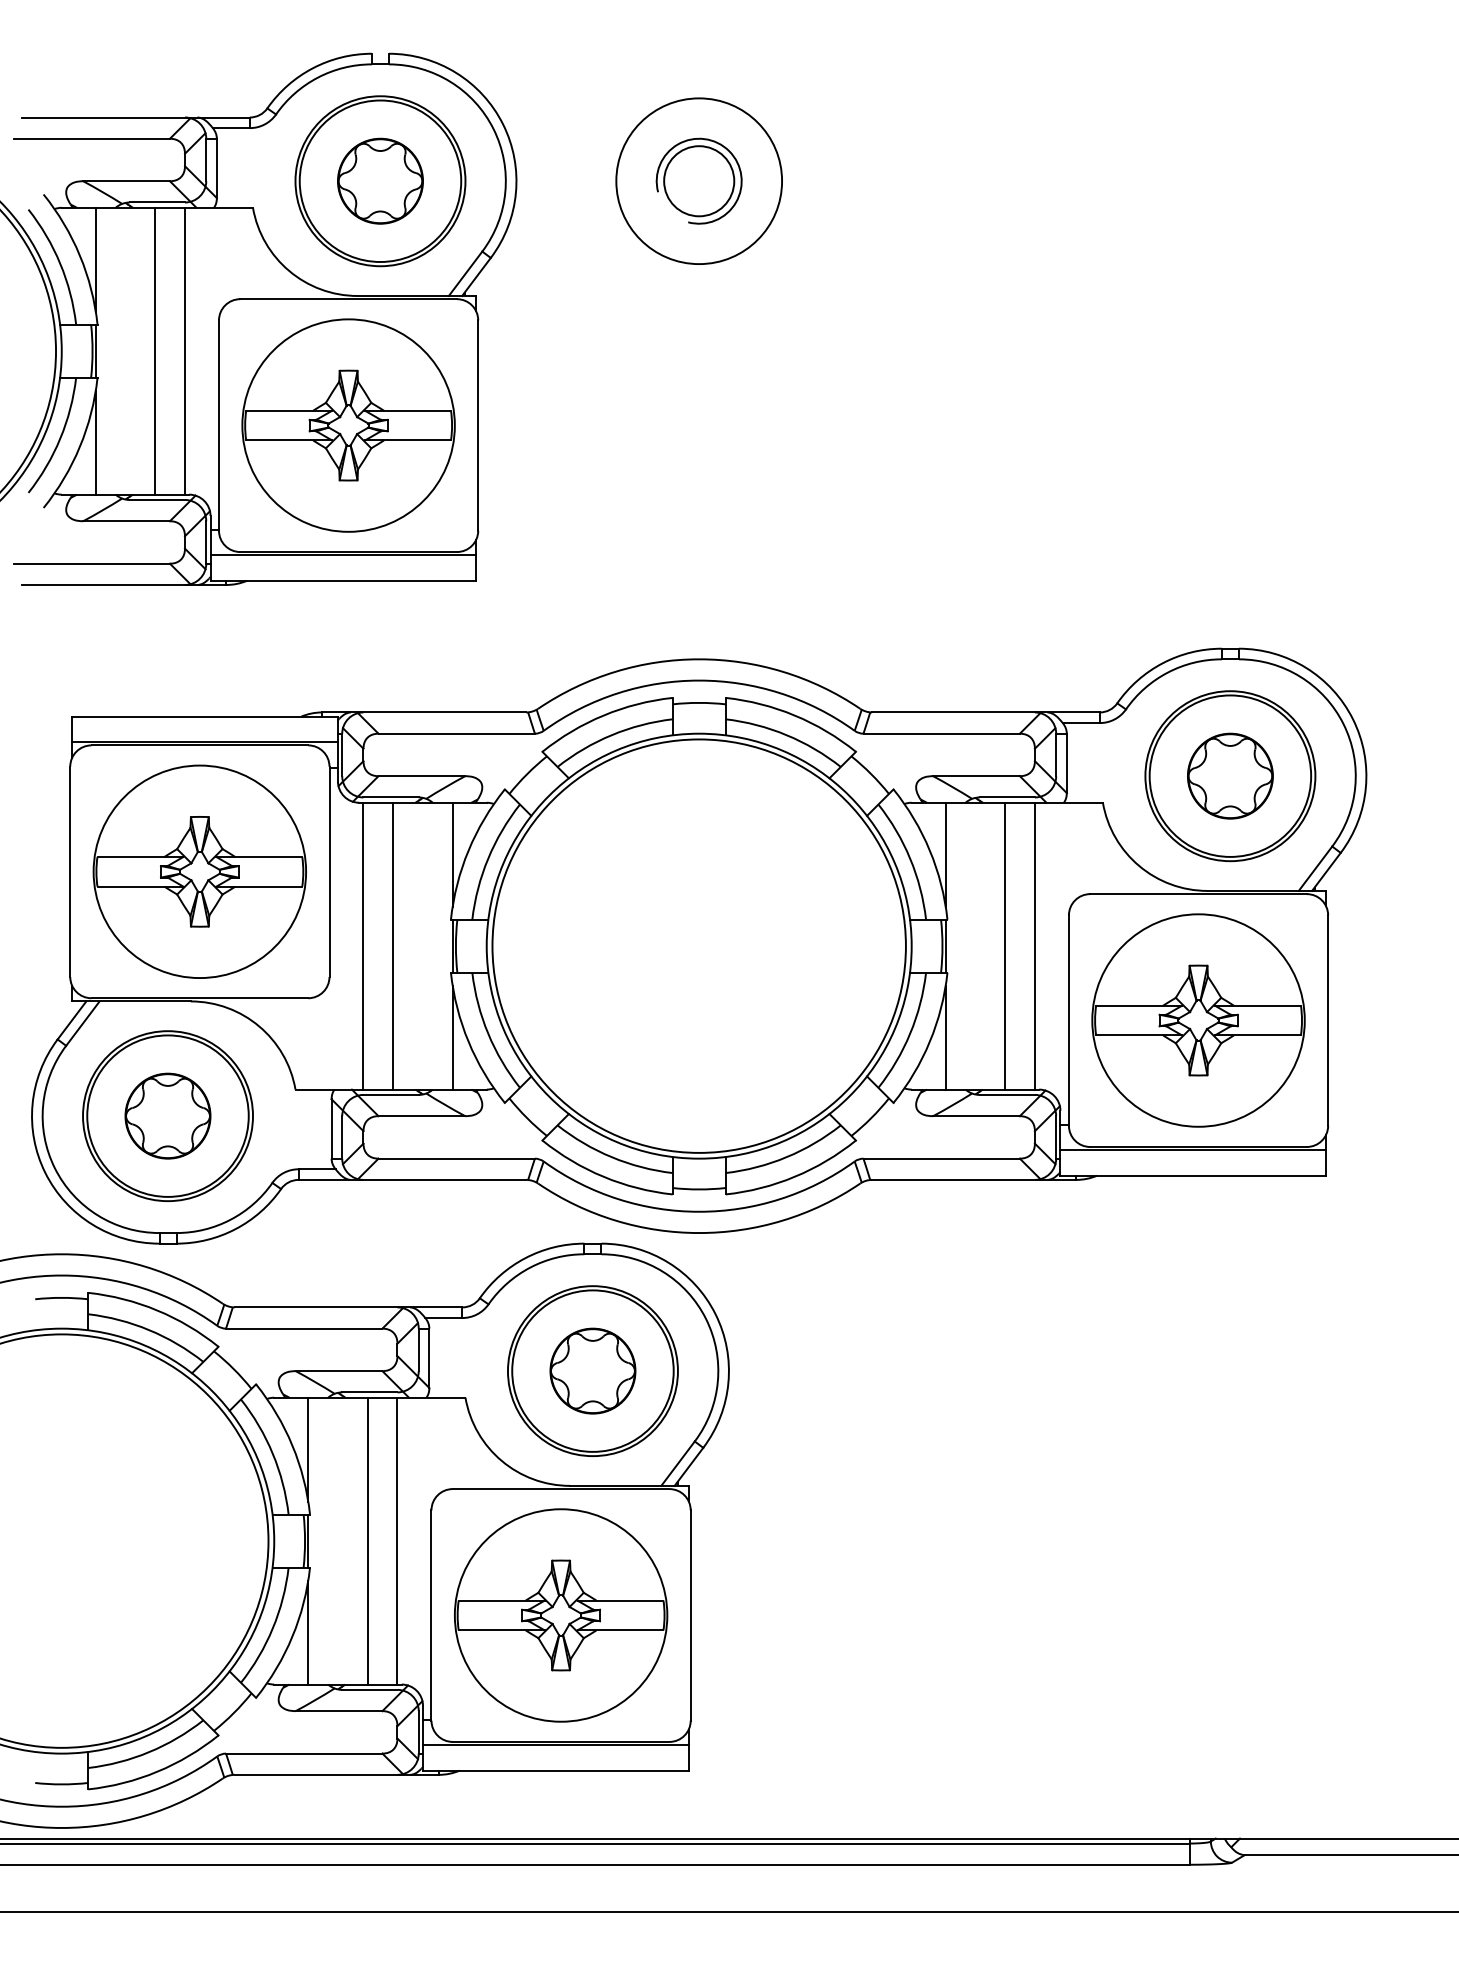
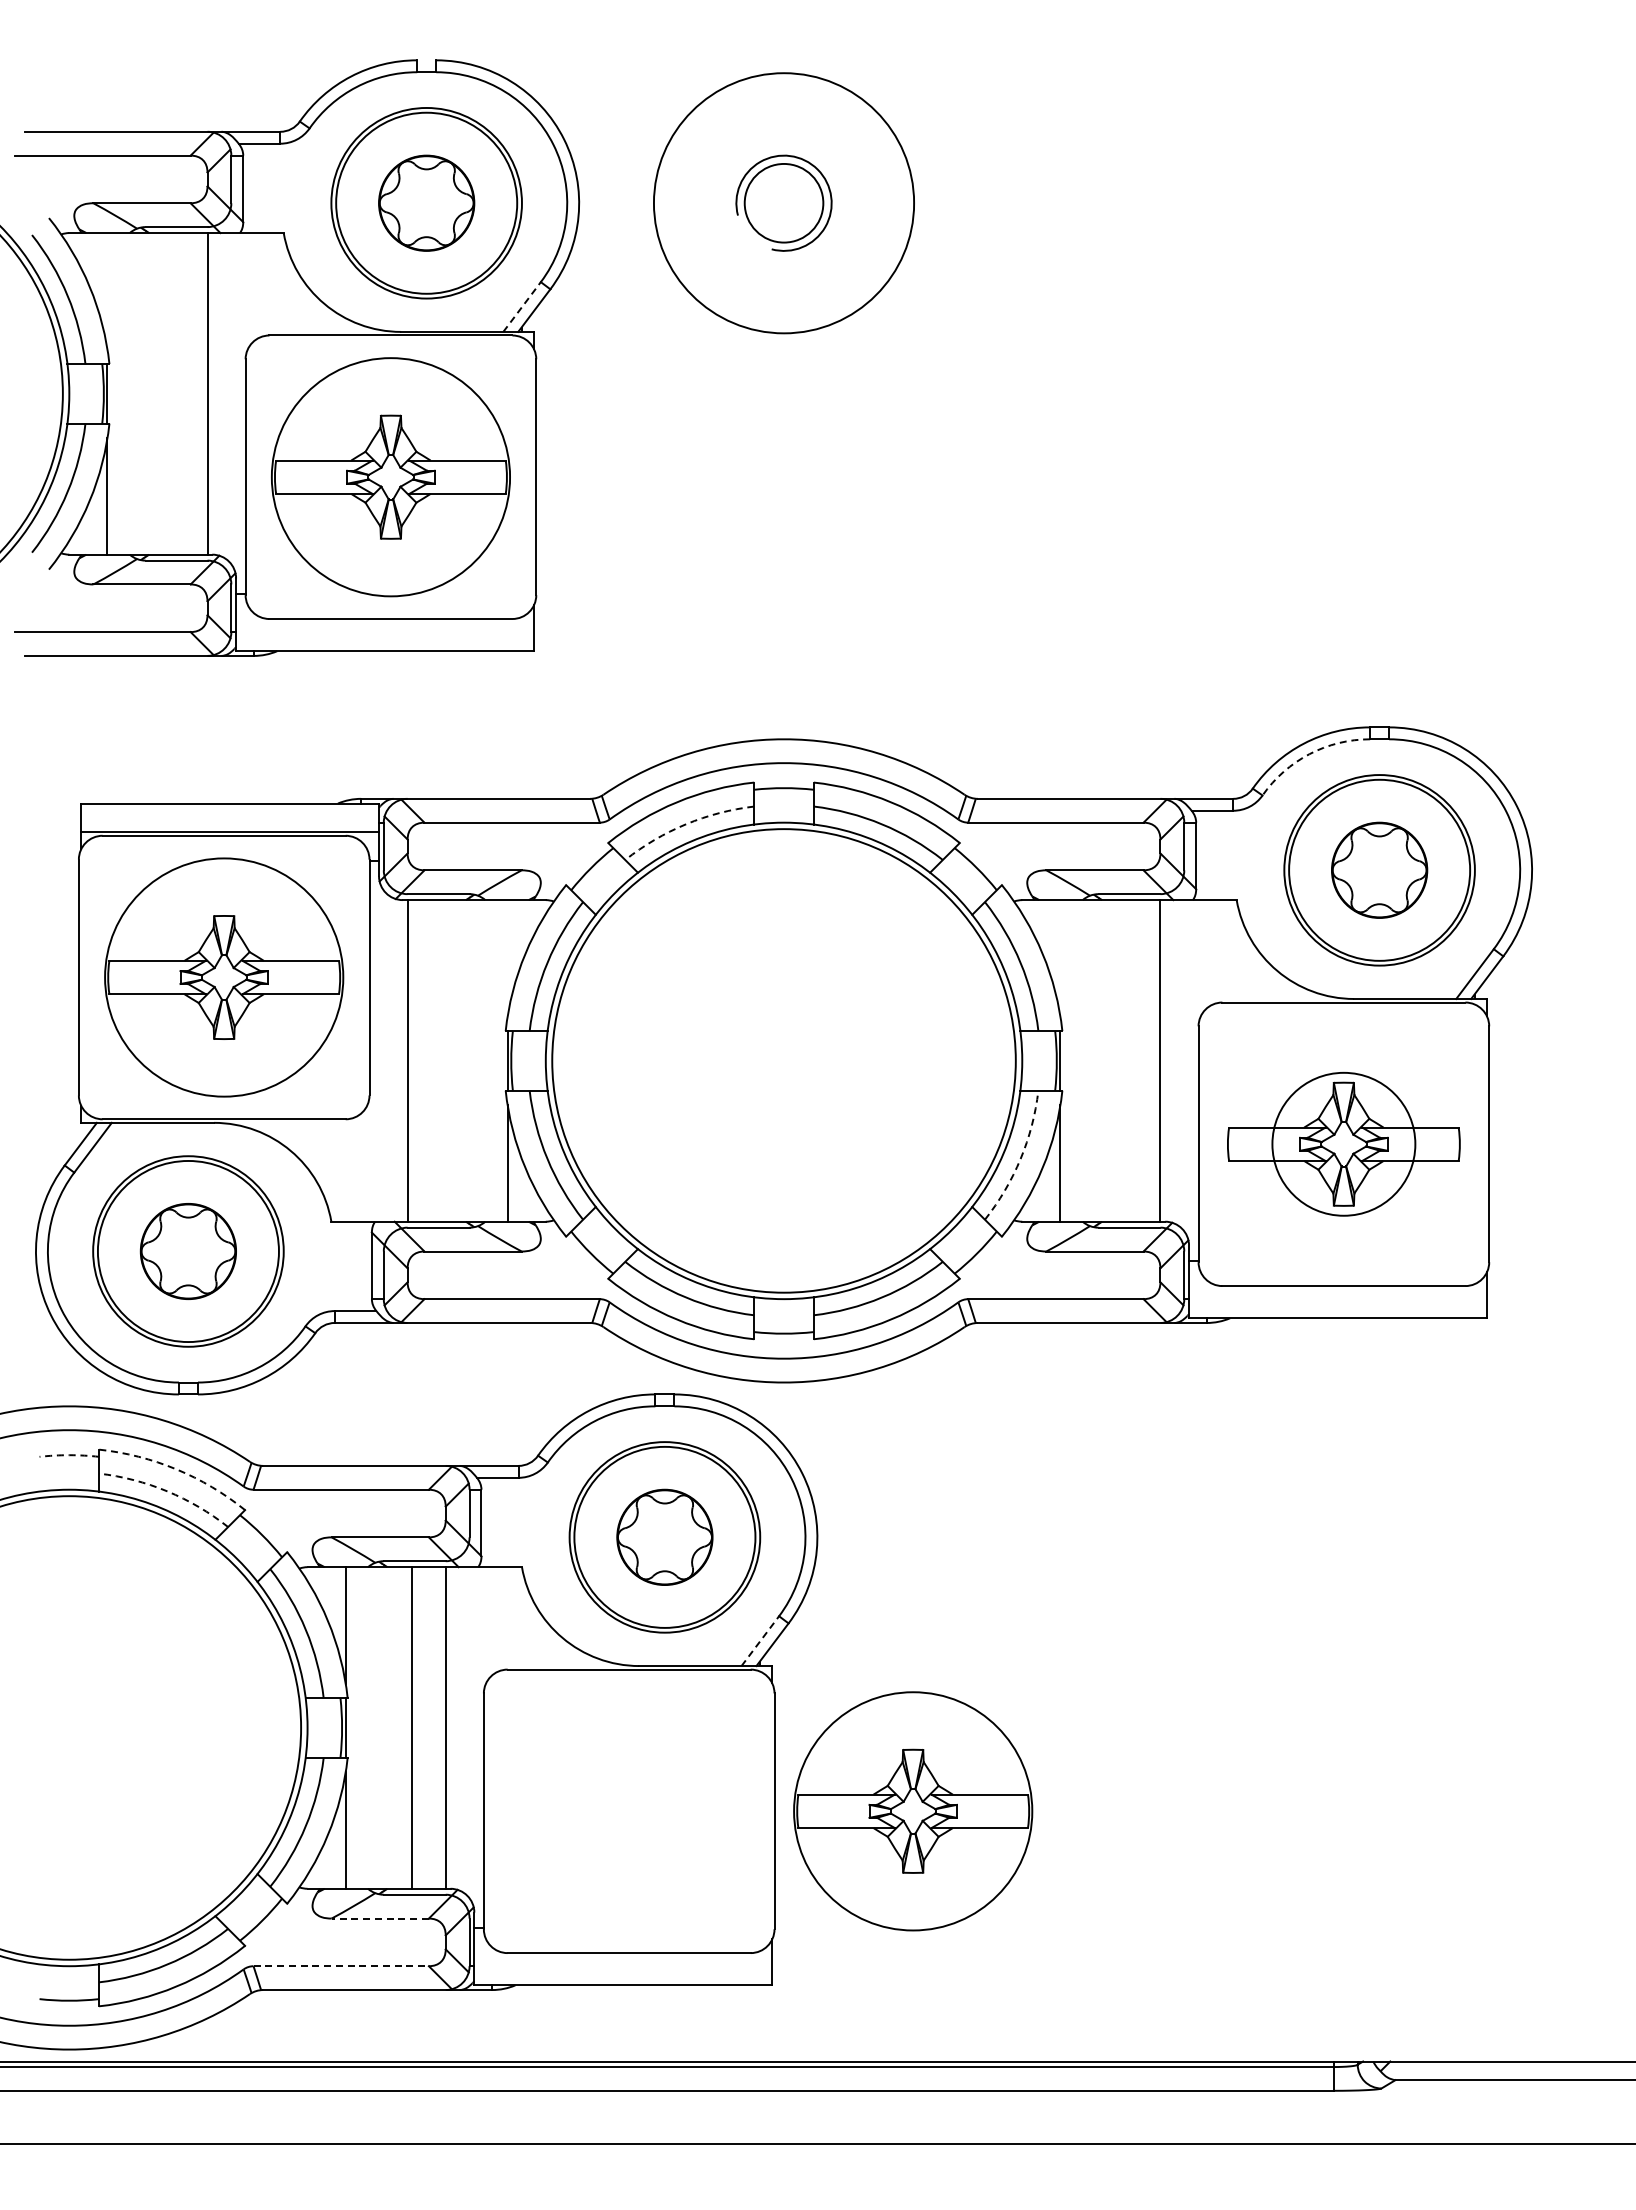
circle: (698, 181) -> (783, 203), size x1.4
line: (95, 259) -> (107, 291), removed
line: (465, 273) -> (522, 306), solid -> dashed
line: (155, 350) -> (174, 393), removed
line: (342, 555) -> (384, 622), removed
arc: (1167, 672) -> (1309, 754), solid -> dashed
arc: (612, 735) -> (686, 824), solid -> dashed
line: (452, 854) -> (507, 958), removed
line: (945, 854) -> (1060, 958), removed
line: (392, 945) -> (440, 1060), removed
line: (1005, 945) -> (1127, 1060), removed
circle: (1198, 1020) -> (1343, 1144), size x0.6
arc: (910, 1033) -> (1020, 1158), solid -> dashed
line: (1192, 1150) -> (1337, 1289), removed
arc: (61, 1298) -> (69, 1455), solid -> dashed
arc: (157, 1310) -> (176, 1469), solid -> dashed
arc: (149, 1330) -> (167, 1491), solid -> dashed
line: (678, 1463) -> (760, 1640), solid -> dashed
part: (561, 1615) -> (913, 1811), moved
line: (339, 1711) -> (380, 1918), solid -> dashed
line: (556, 1744) -> (623, 1956), removed
line: (304, 1753) -> (341, 1966), solid -> dashed

